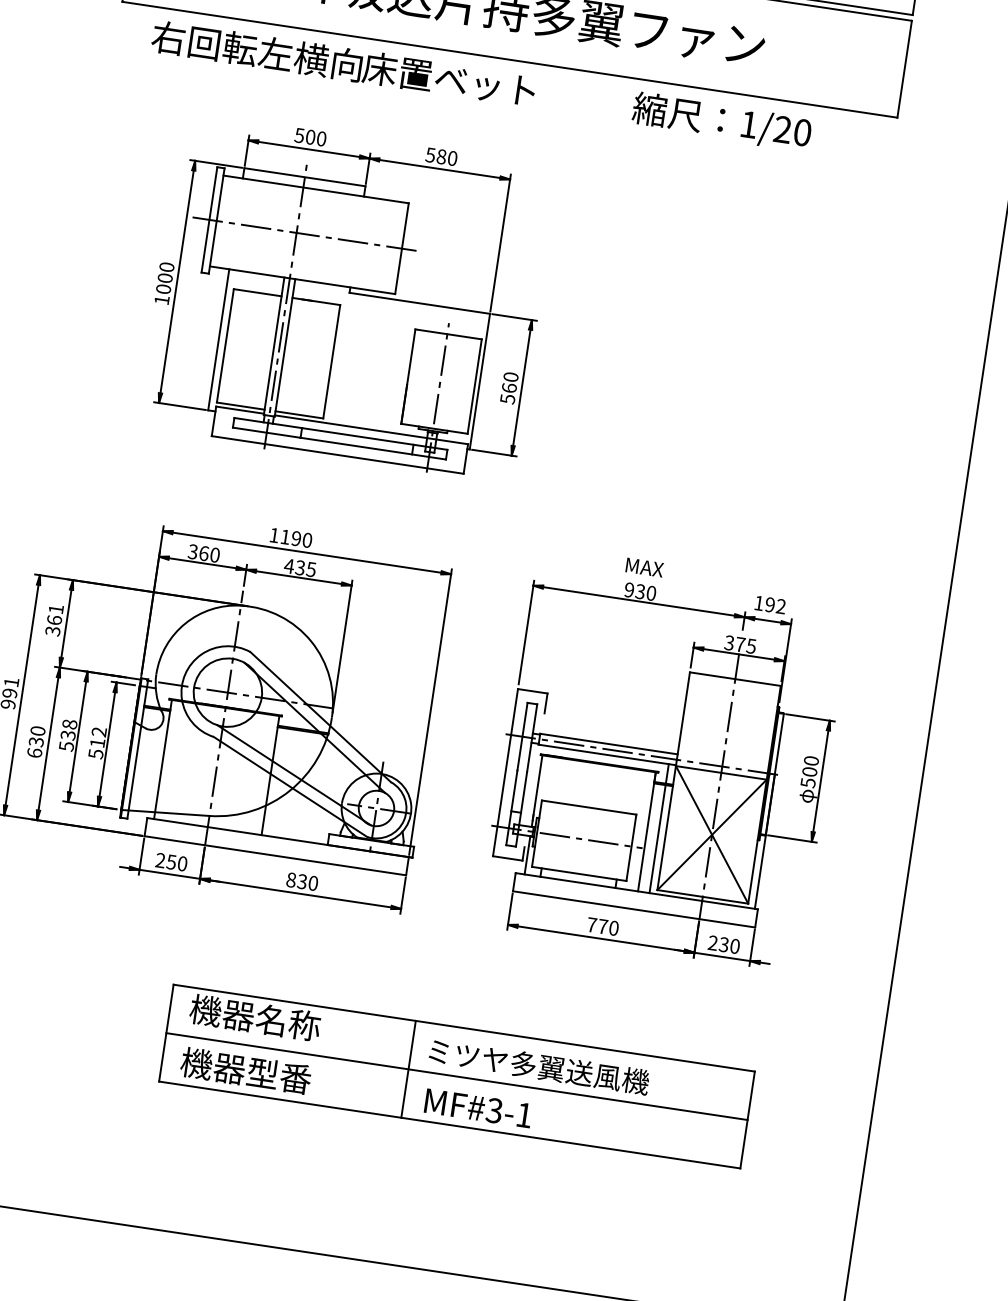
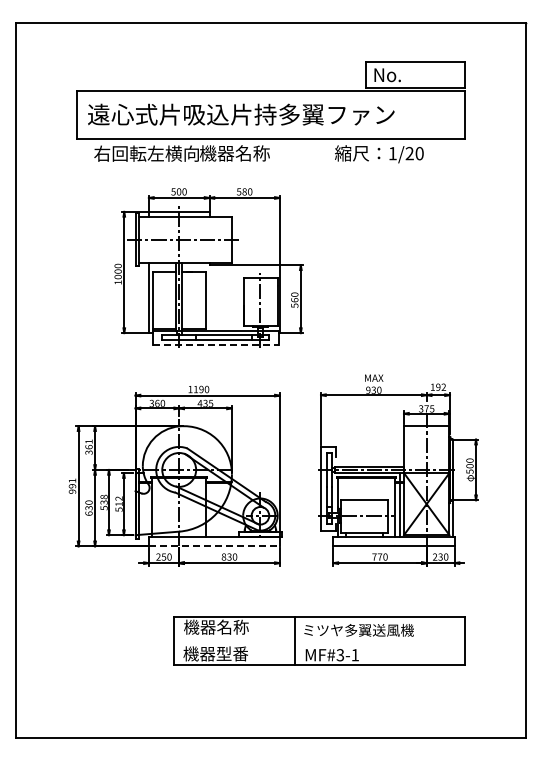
text: (448, 79) -> (242, 153), 床置ベット -> 機器名称
line: (339, 455) -> (216, 345), solid -> dashed
line: (275, 856) -> (214, 546), solid -> dashed
line: (456, 1077) -> (319, 641), removed

